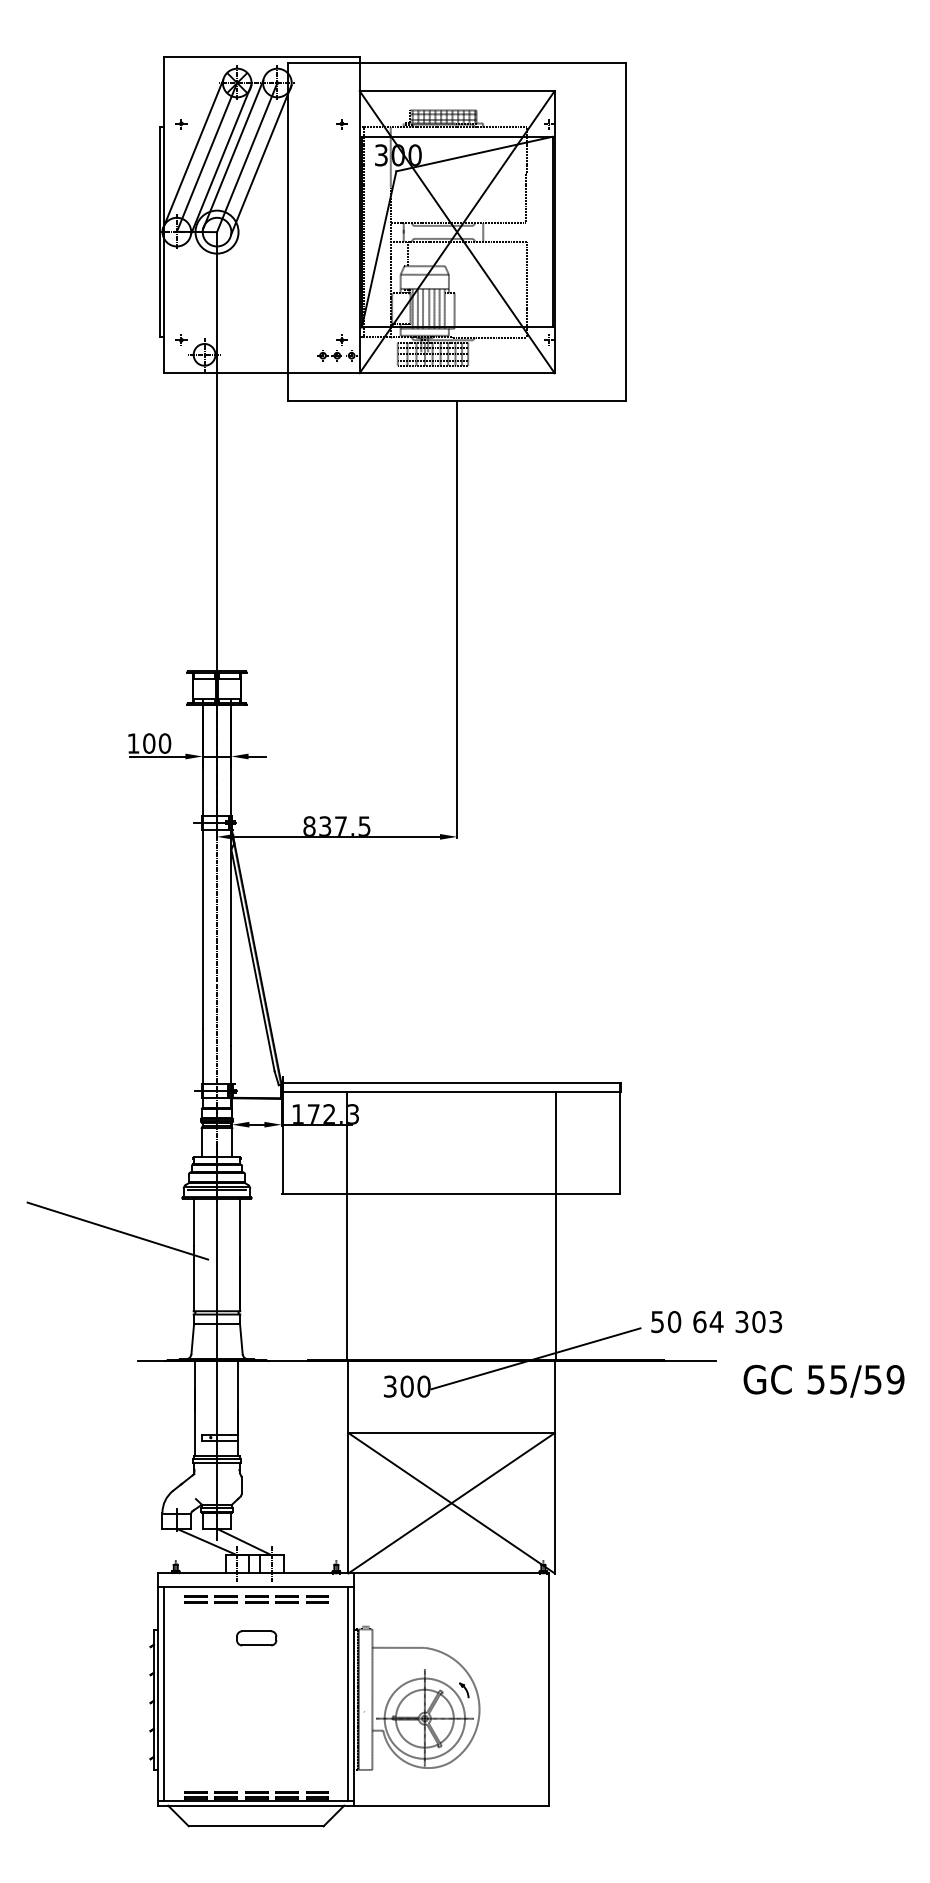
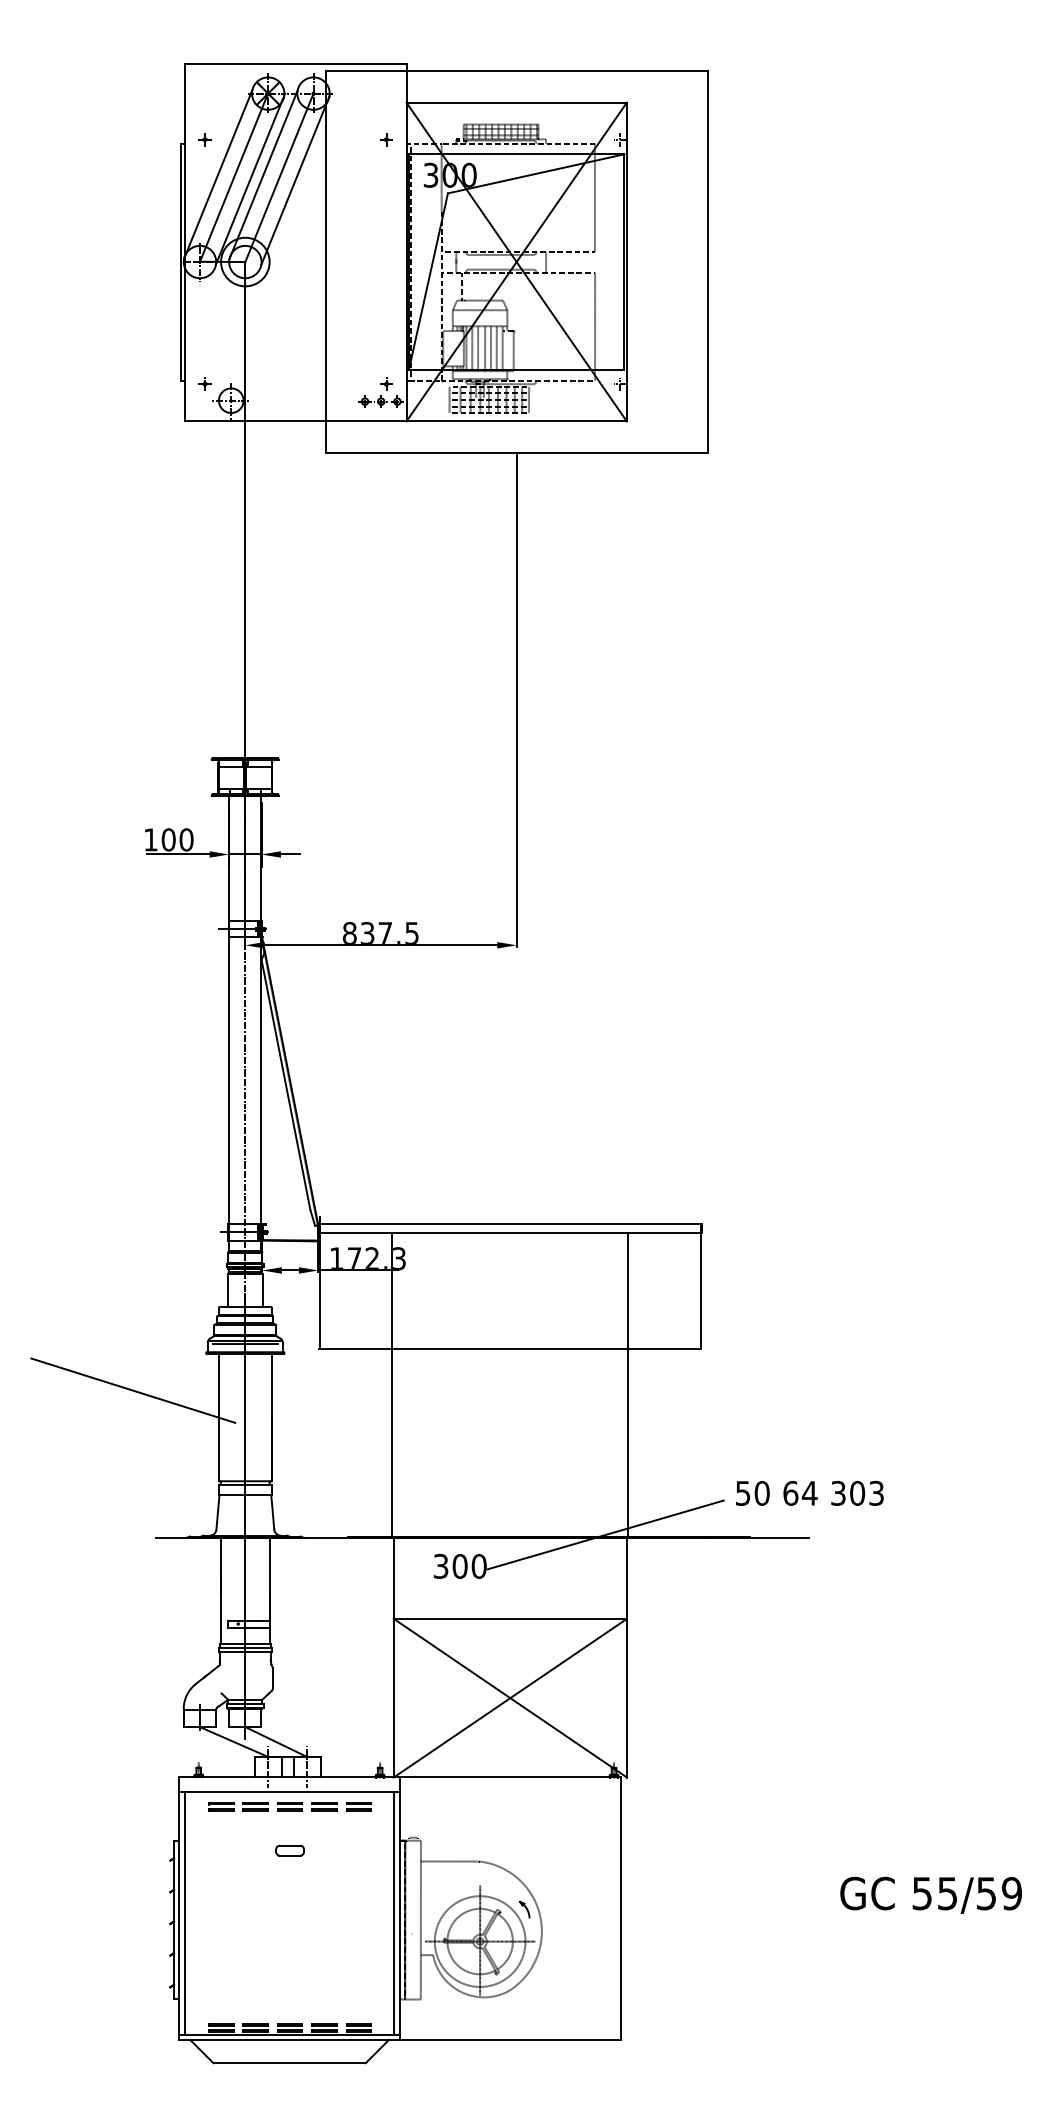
text: (823, 1380) -> (930, 1894), moved
part: (256, 1638) -> (289, 1850), size x0.62

